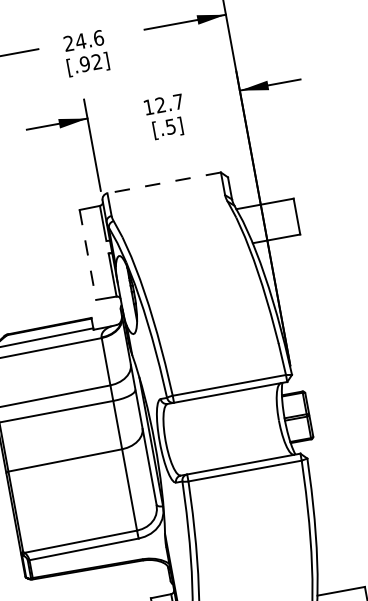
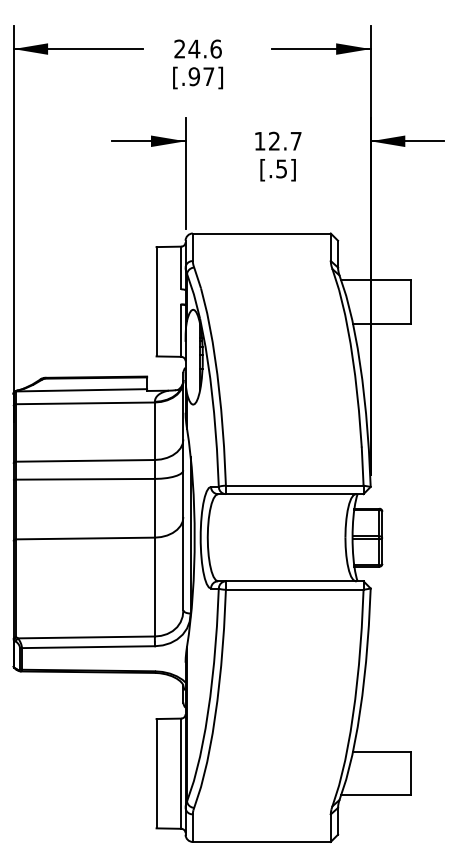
text: (96, 61) -> (208, 76), [.92] -> [.97]
line: (163, 182) -> (261, 233), dashed -> solid
line: (87, 254) -> (156, 301), dashed -> solid

